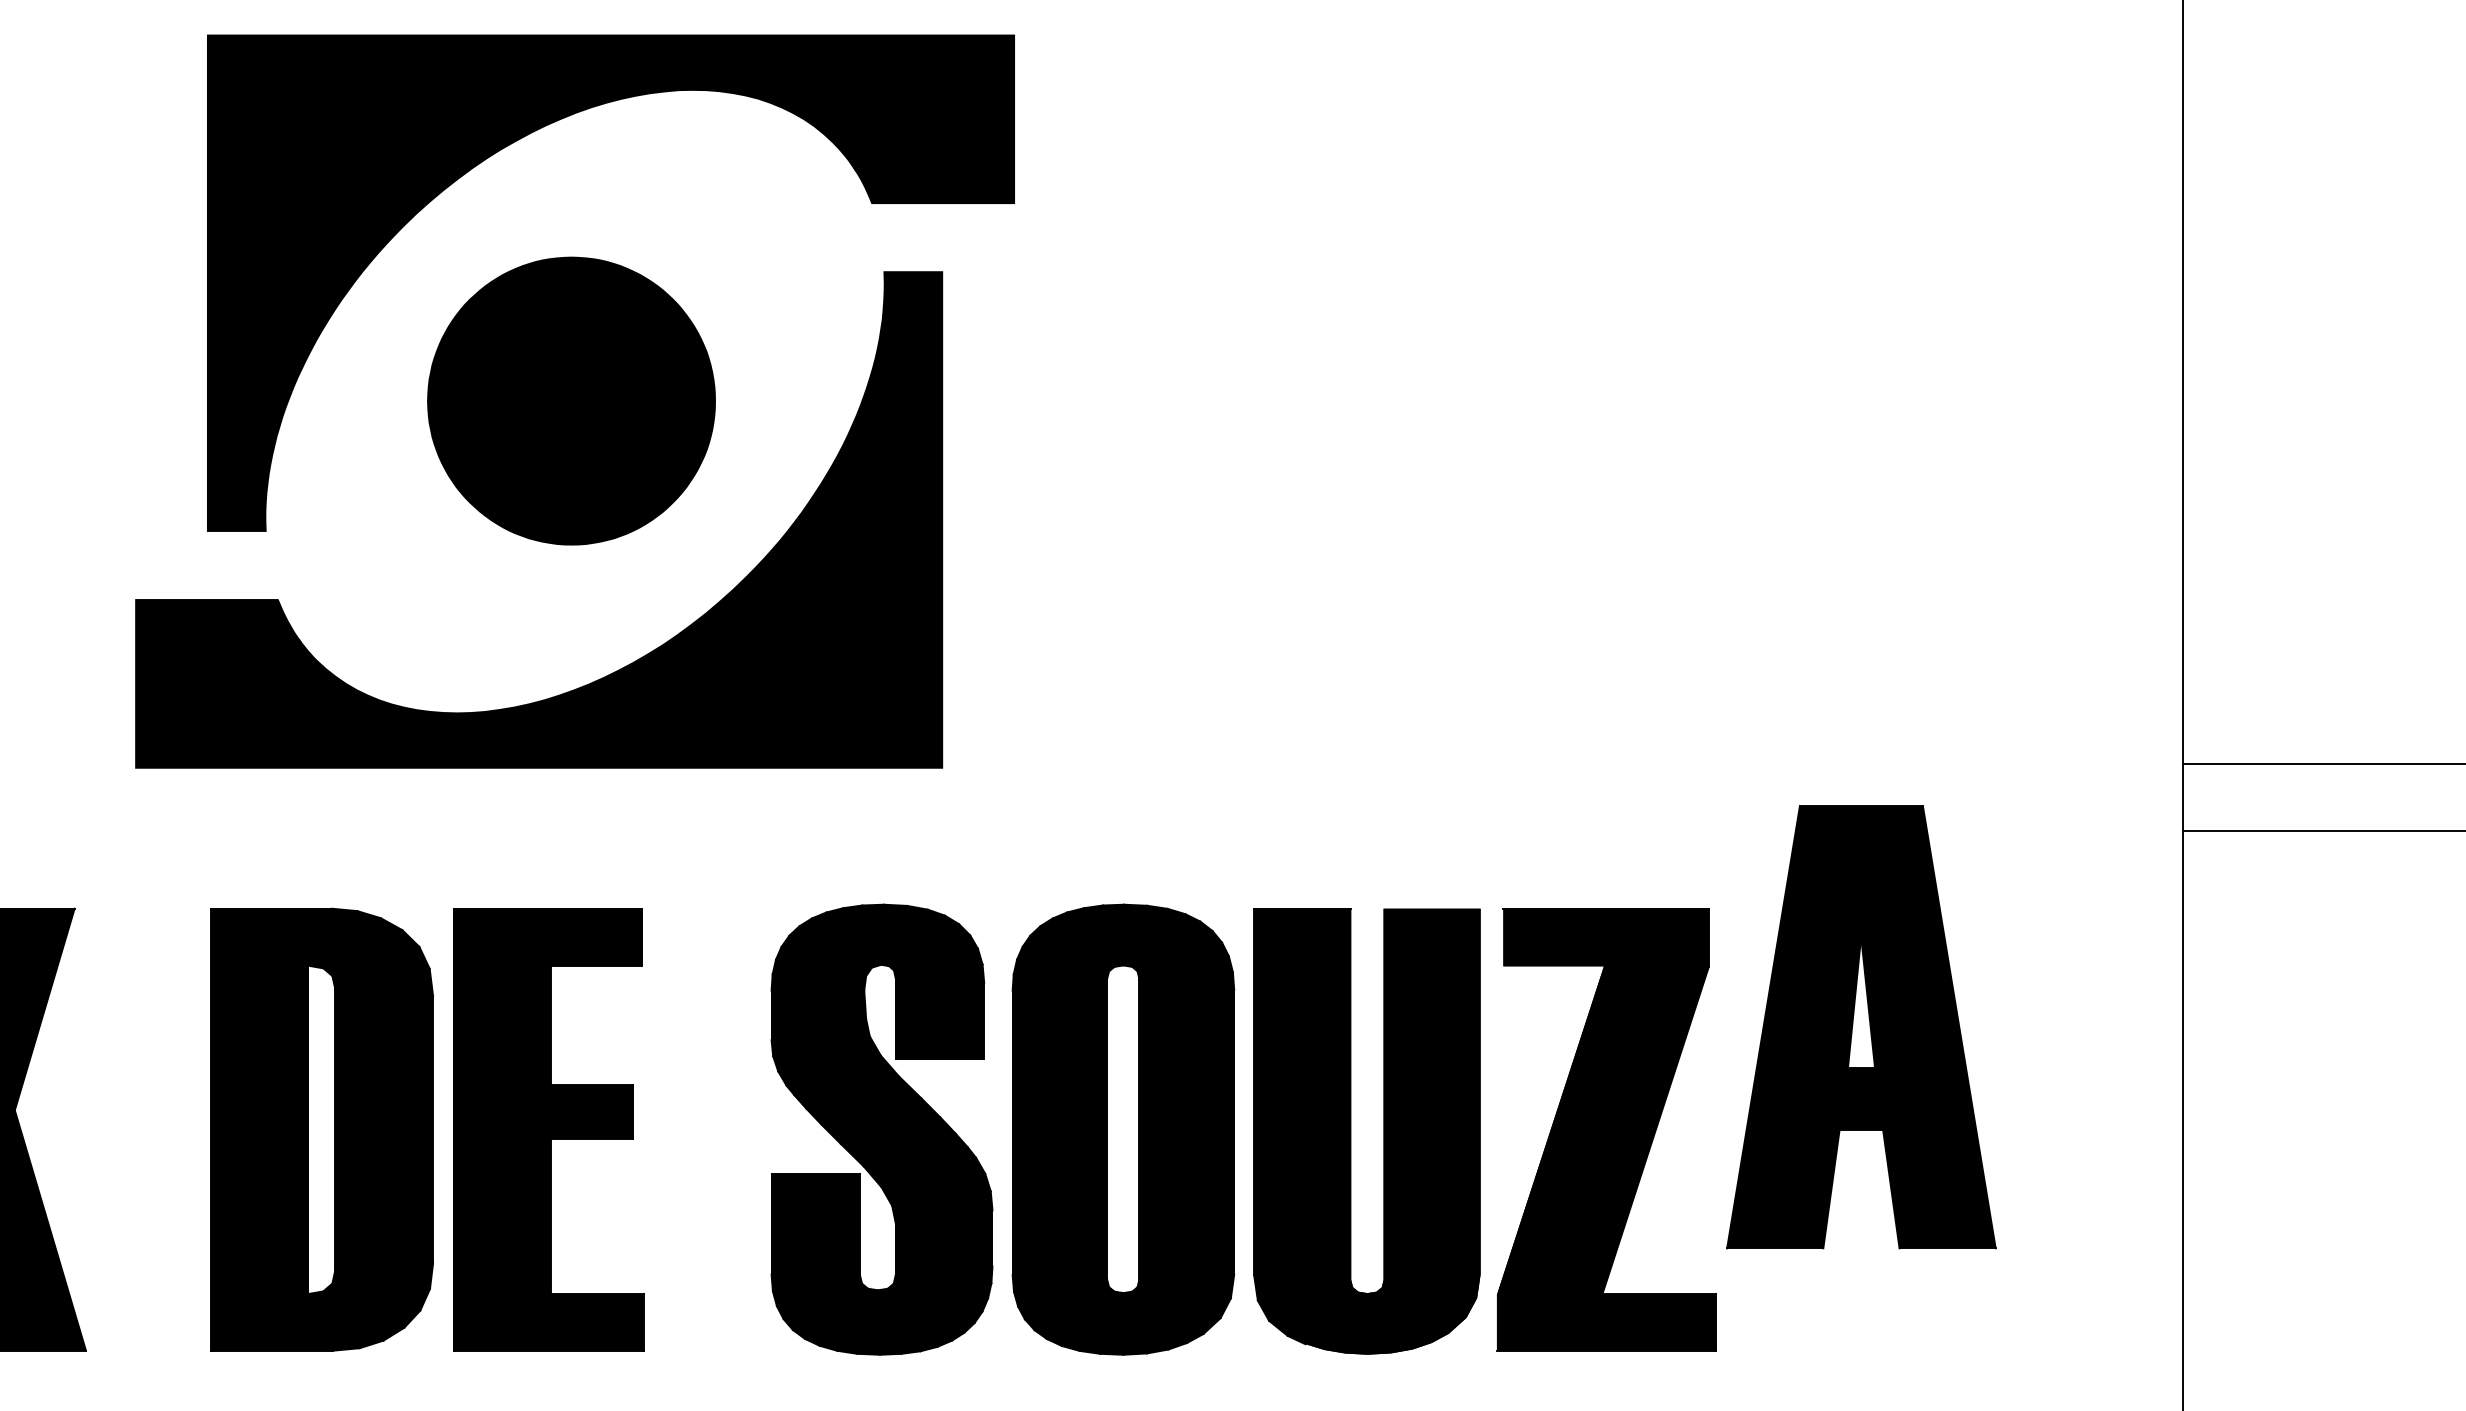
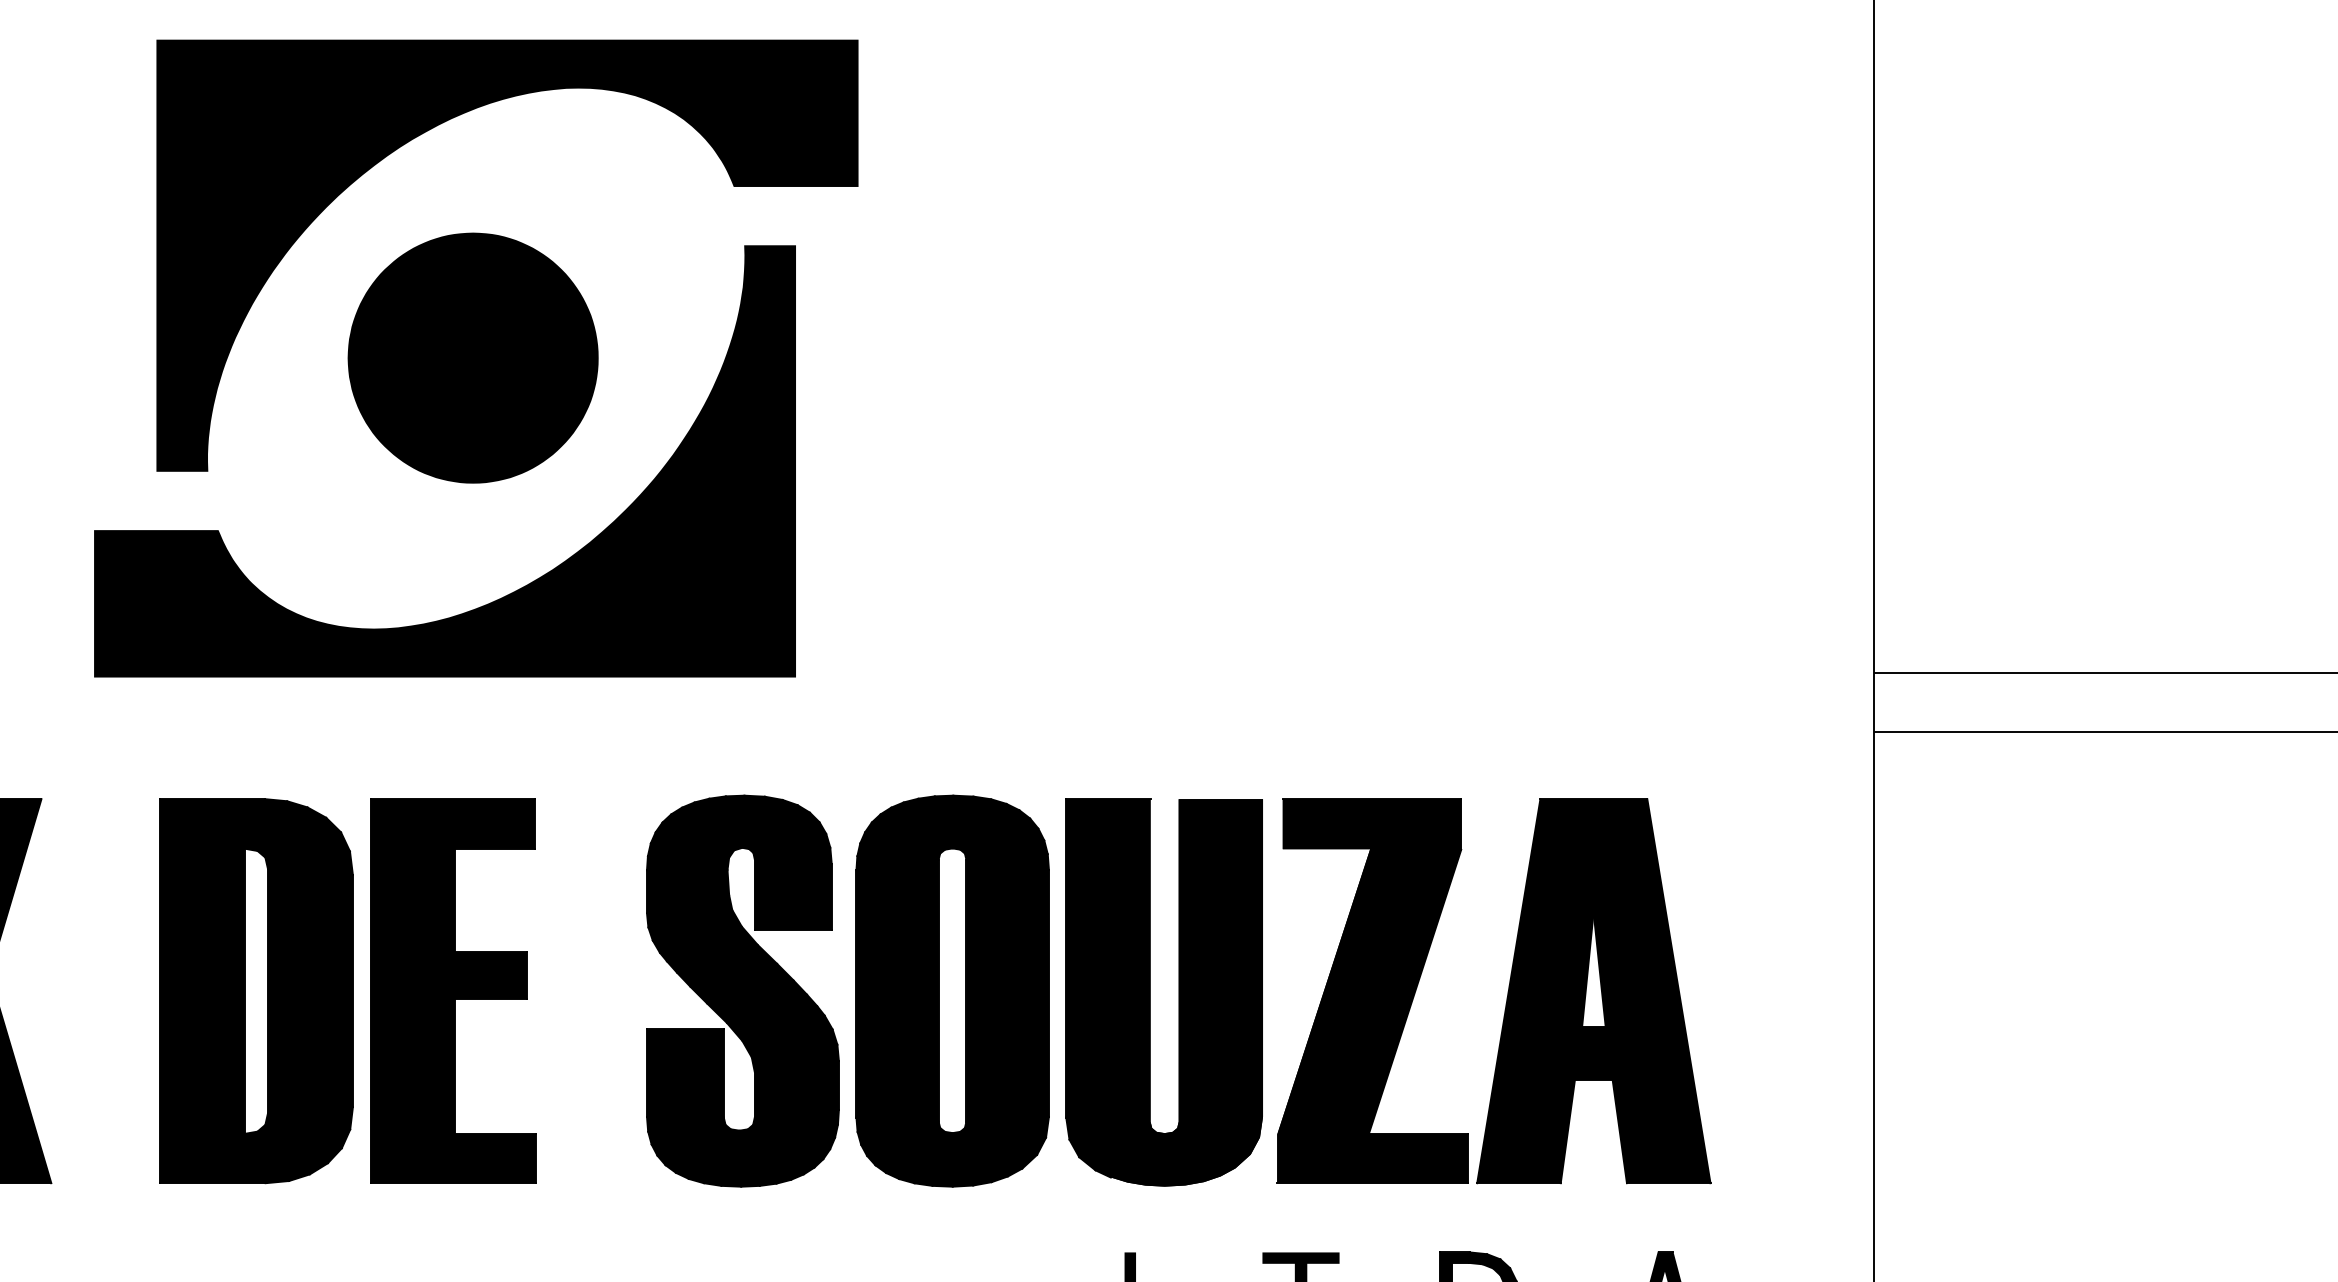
part: (1861, 1027) -> (1593, 991), moved

